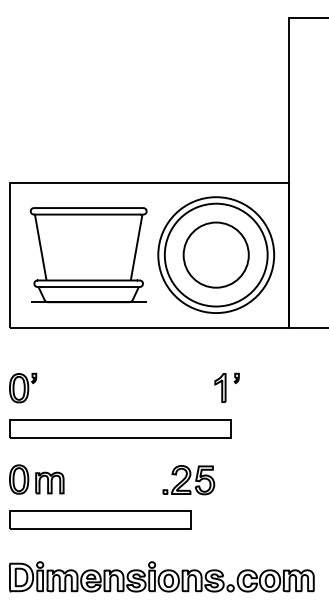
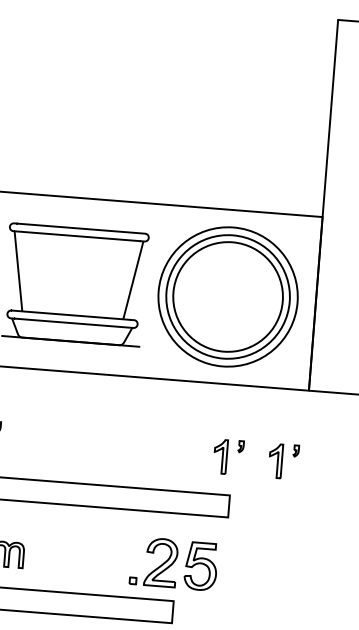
circle: (215, 254) -> (227, 296), size x1.4
part: (272, 387) -> (283, 460), added
part: (188, 480) -> (173, 564), size x1.4

